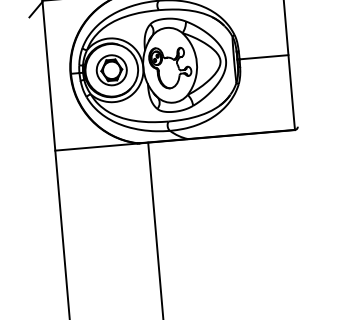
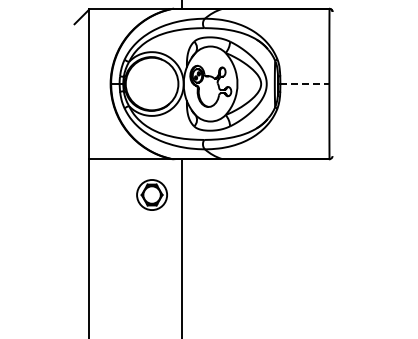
line: (264, 57) -> (305, 84), solid -> dashed
part: (111, 69) -> (151, 194), moved

